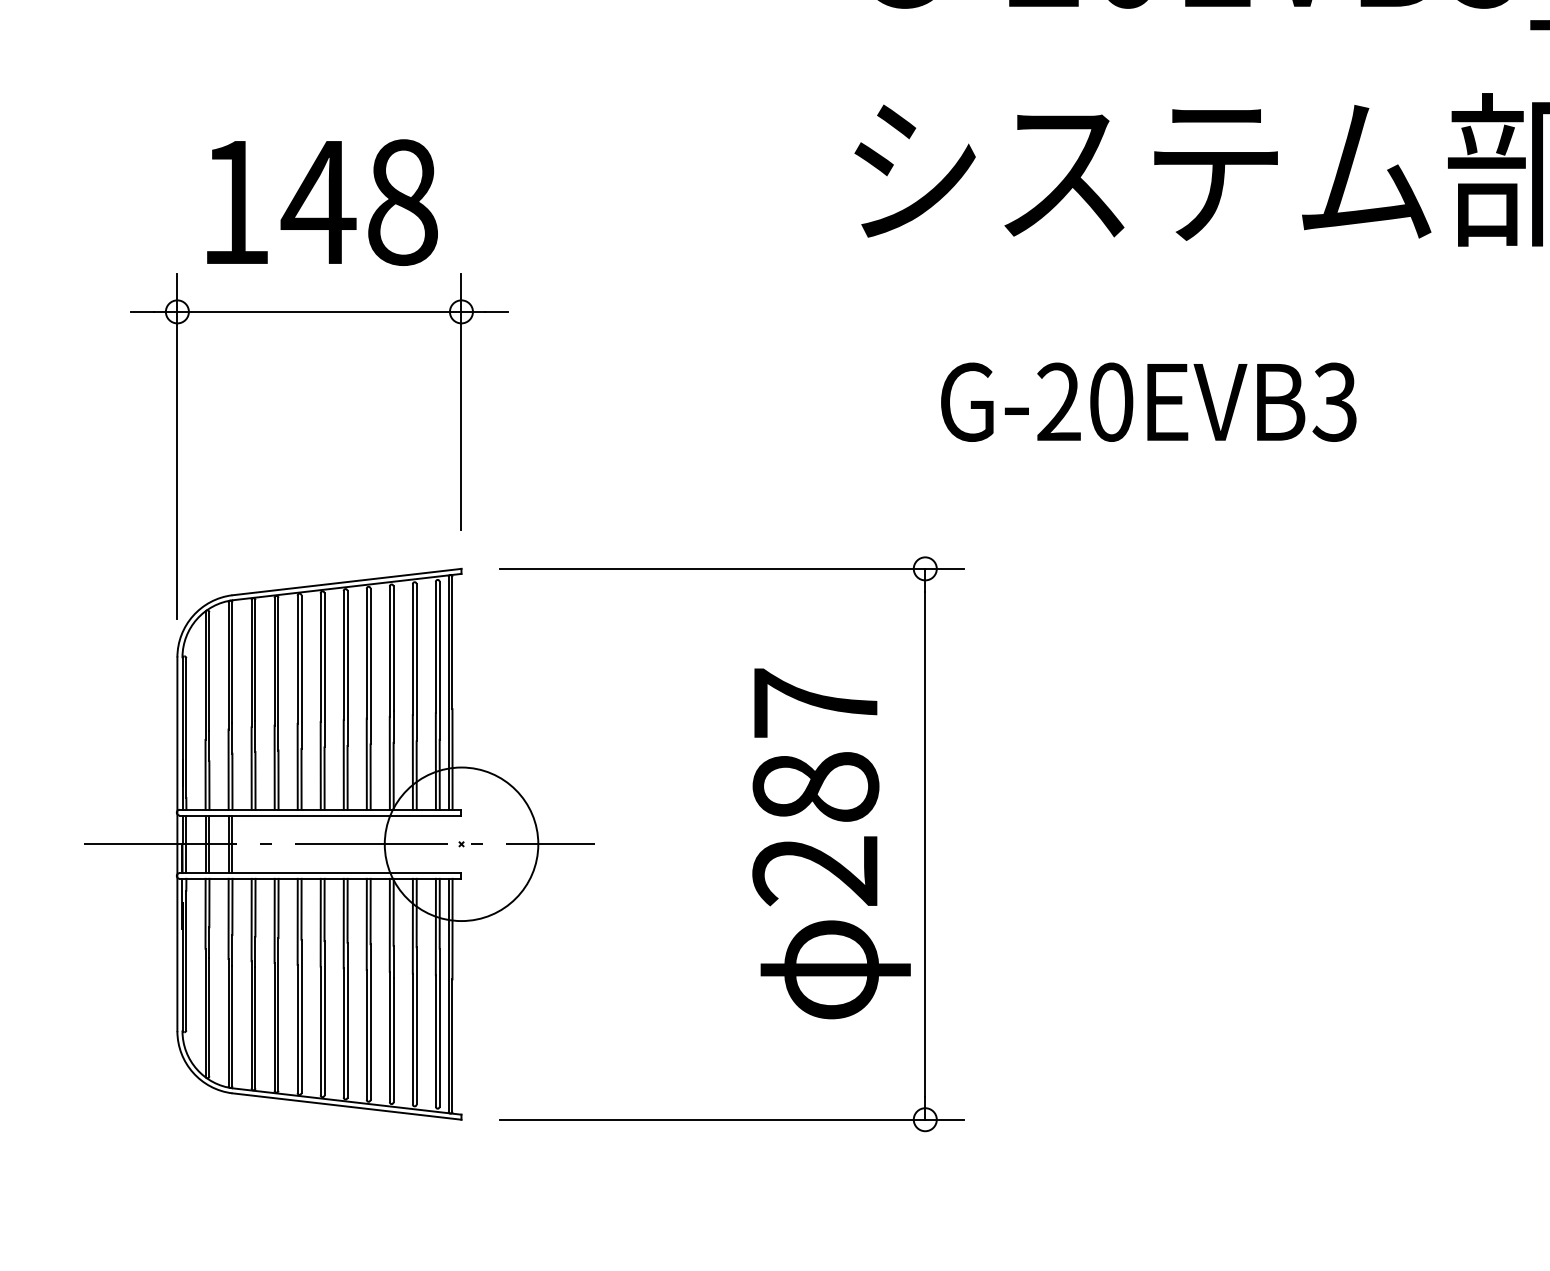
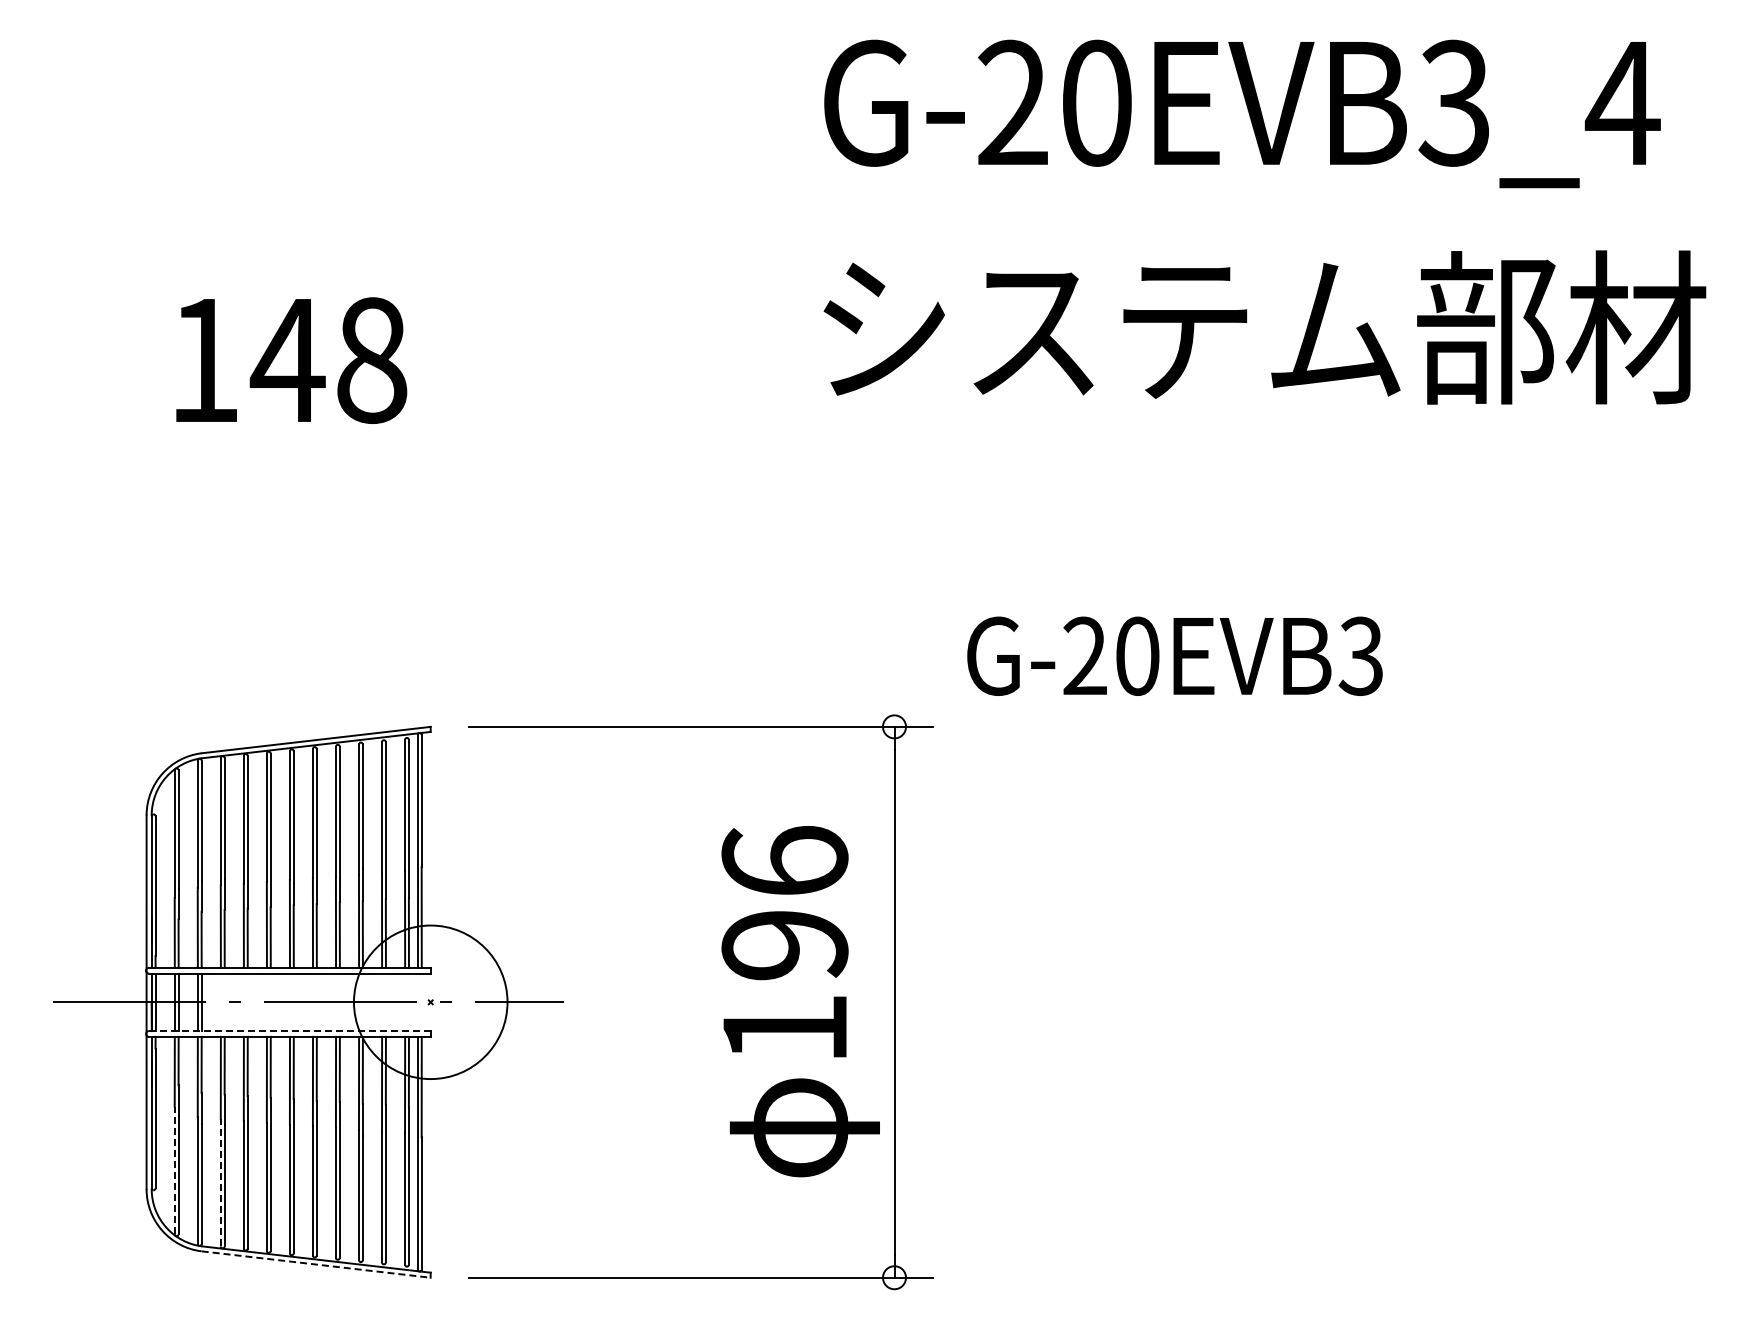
part: (319, 312) -> (288, 470), removed
text: (1148, 401) -> (1174, 655), moved
text: (815, 787) -> (784, 945), 287 -> 196
line: (320, 873) -> (289, 1031), solid -> dashed
line: (205, 1012) -> (174, 1170), solid -> dashed
line: (251, 1024) -> (220, 1182), solid -> dashed
line: (347, 1106) -> (316, 1264), solid -> dashed

